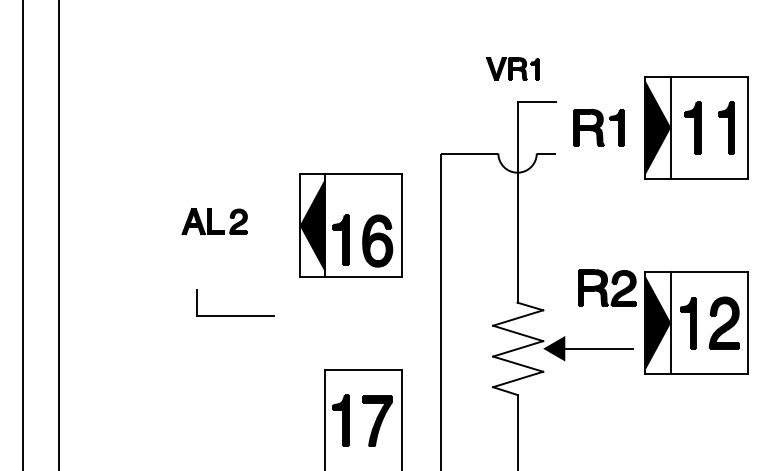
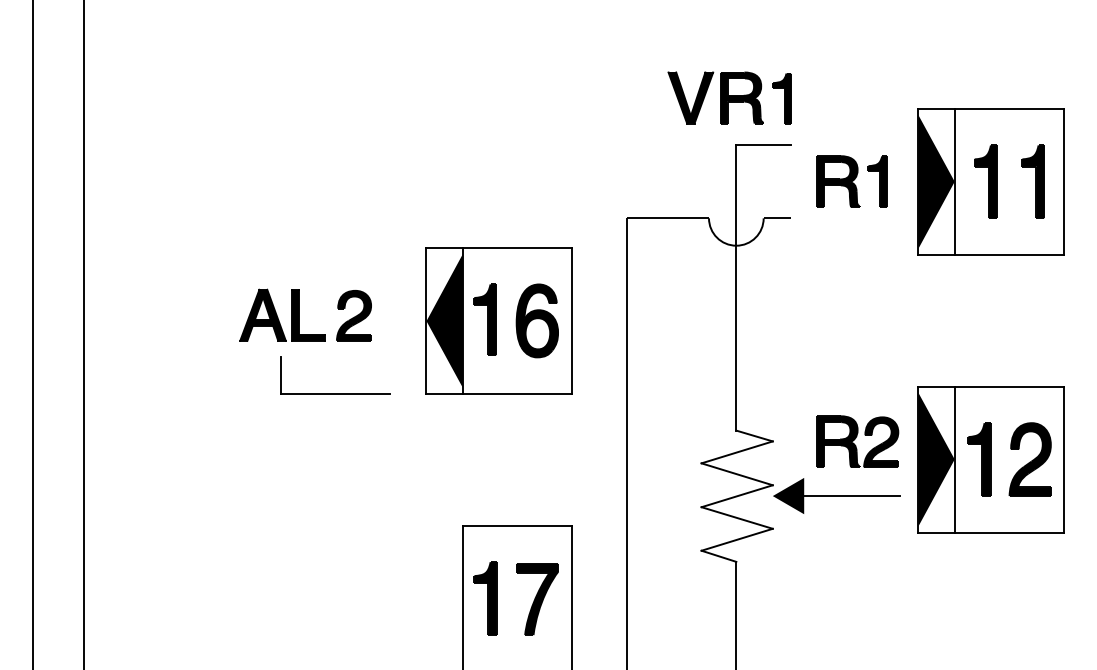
part: (512, 68) -> (729, 97), size x1.67
part: (214, 221) -> (305, 314), size x1.43
part: (362, 240) -> (515, 320), moved
part: (606, 287) -> (857, 441), moved
part: (235, 315) -> (335, 393), moved

